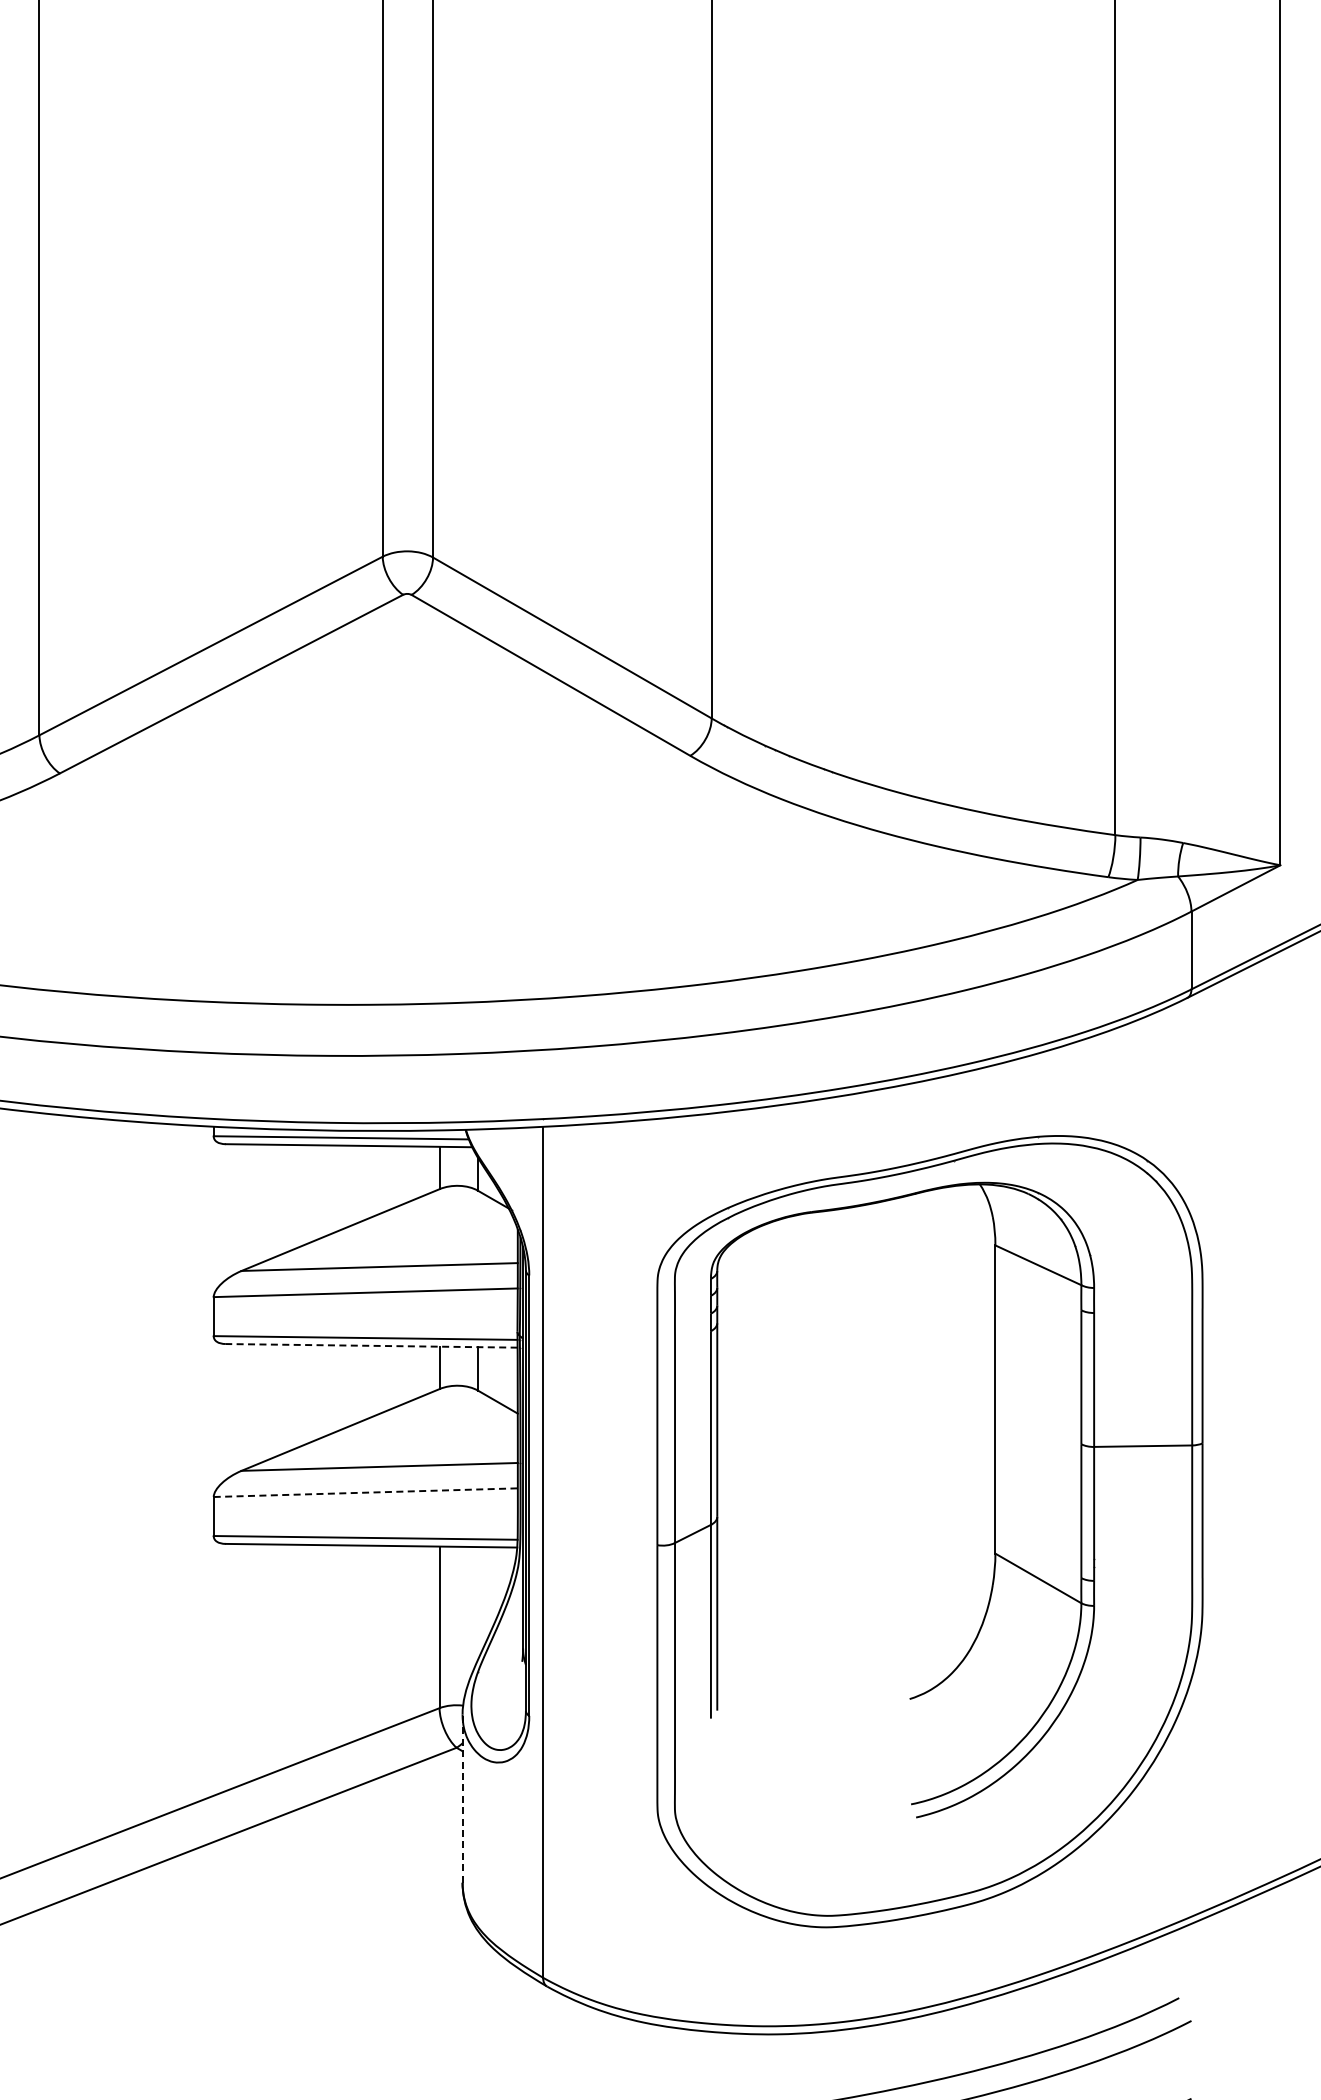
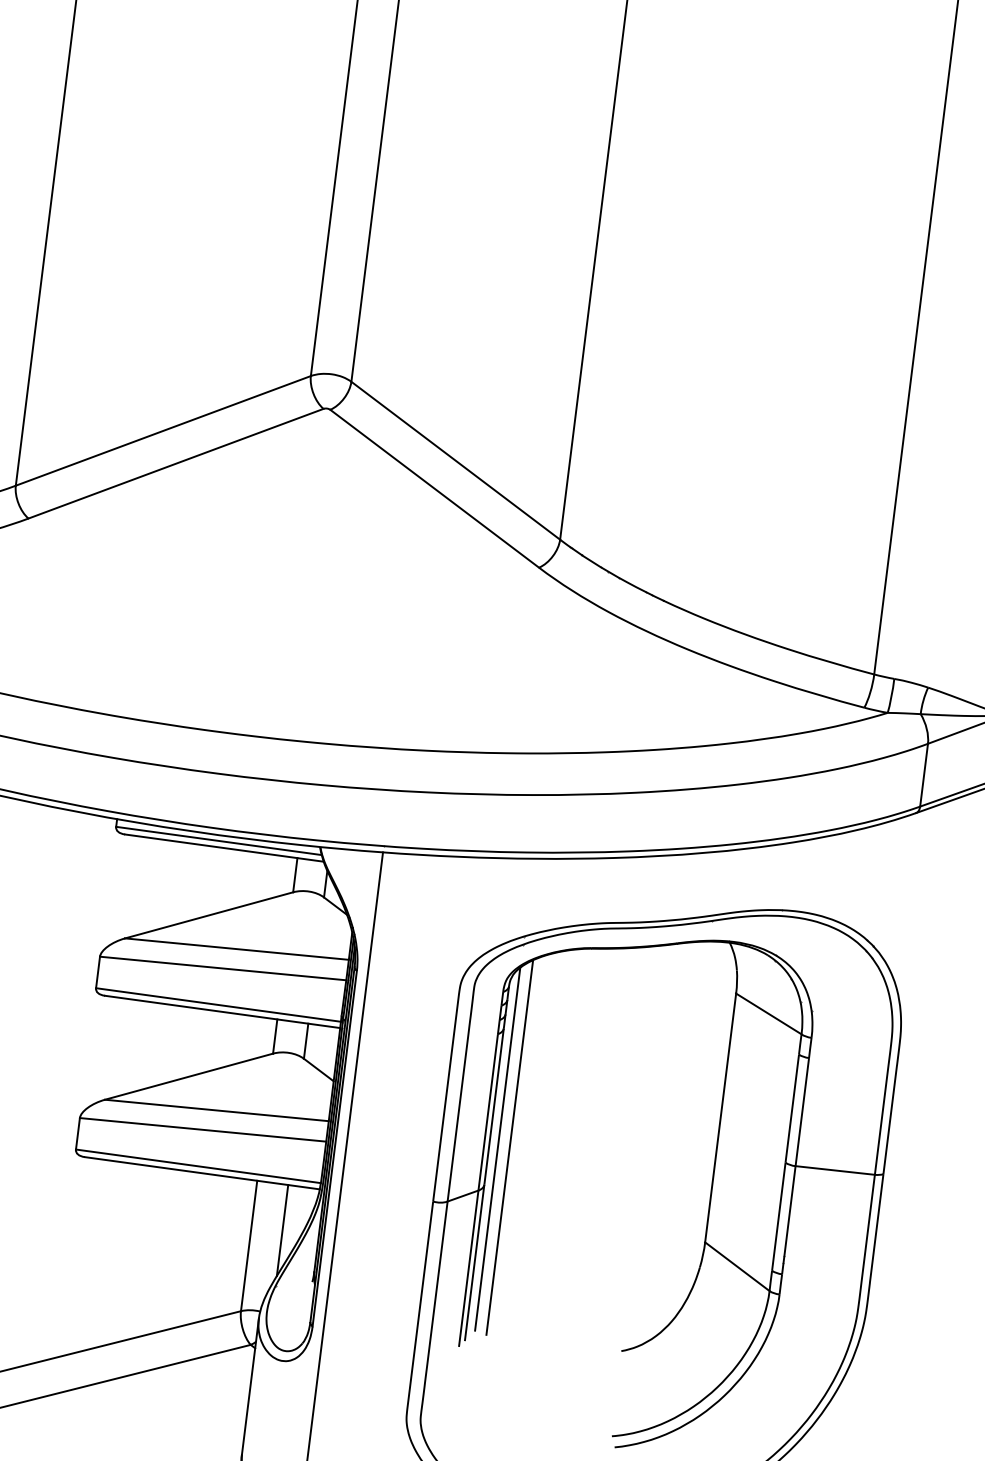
line: (371, 1345) -> (222, 1011), dashed -> solid
line: (742, 1467) -> (509, 1147), added
line: (728, 1471) -> (497, 1149), added
line: (366, 1492) -> (203, 1129), dashed -> solid
line: (478, 1603) -> (282, 1230), added
line: (462, 1798) -> (250, 1386), dashed -> solid

